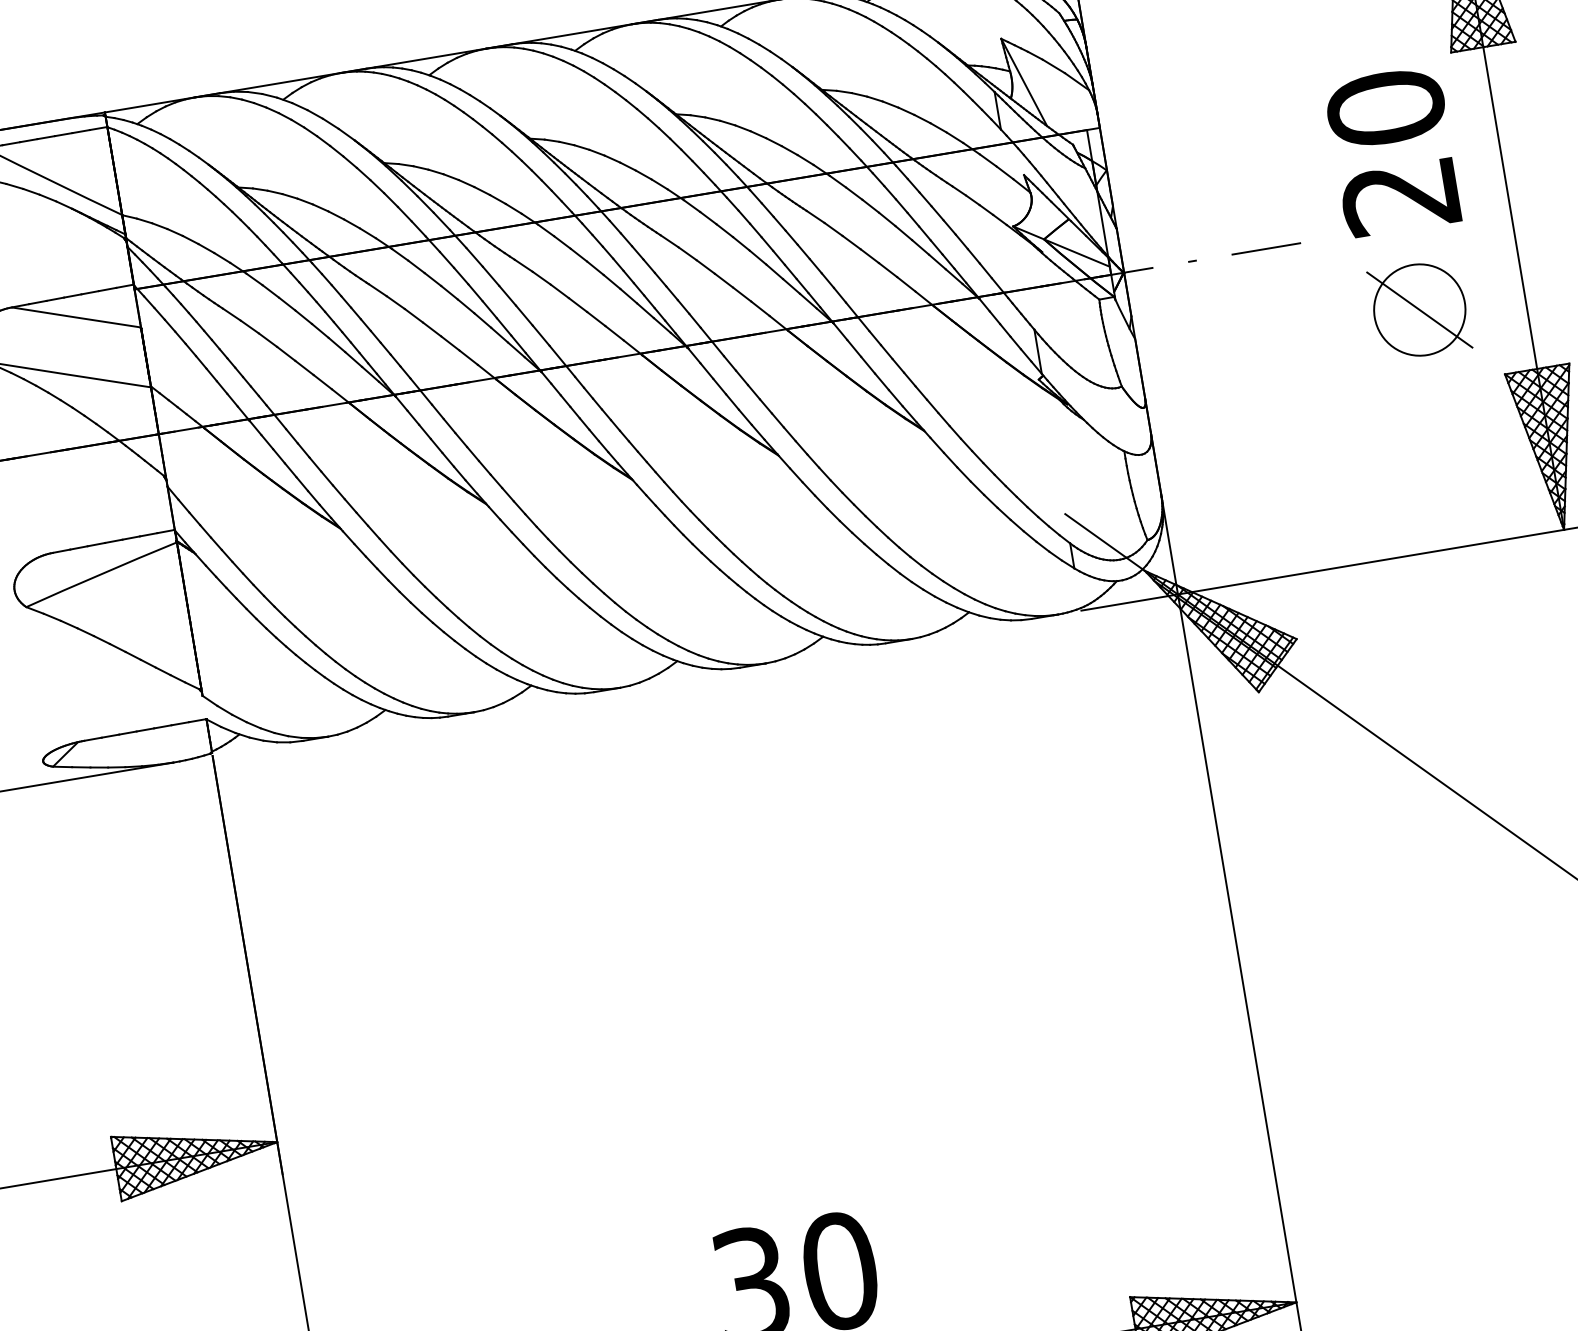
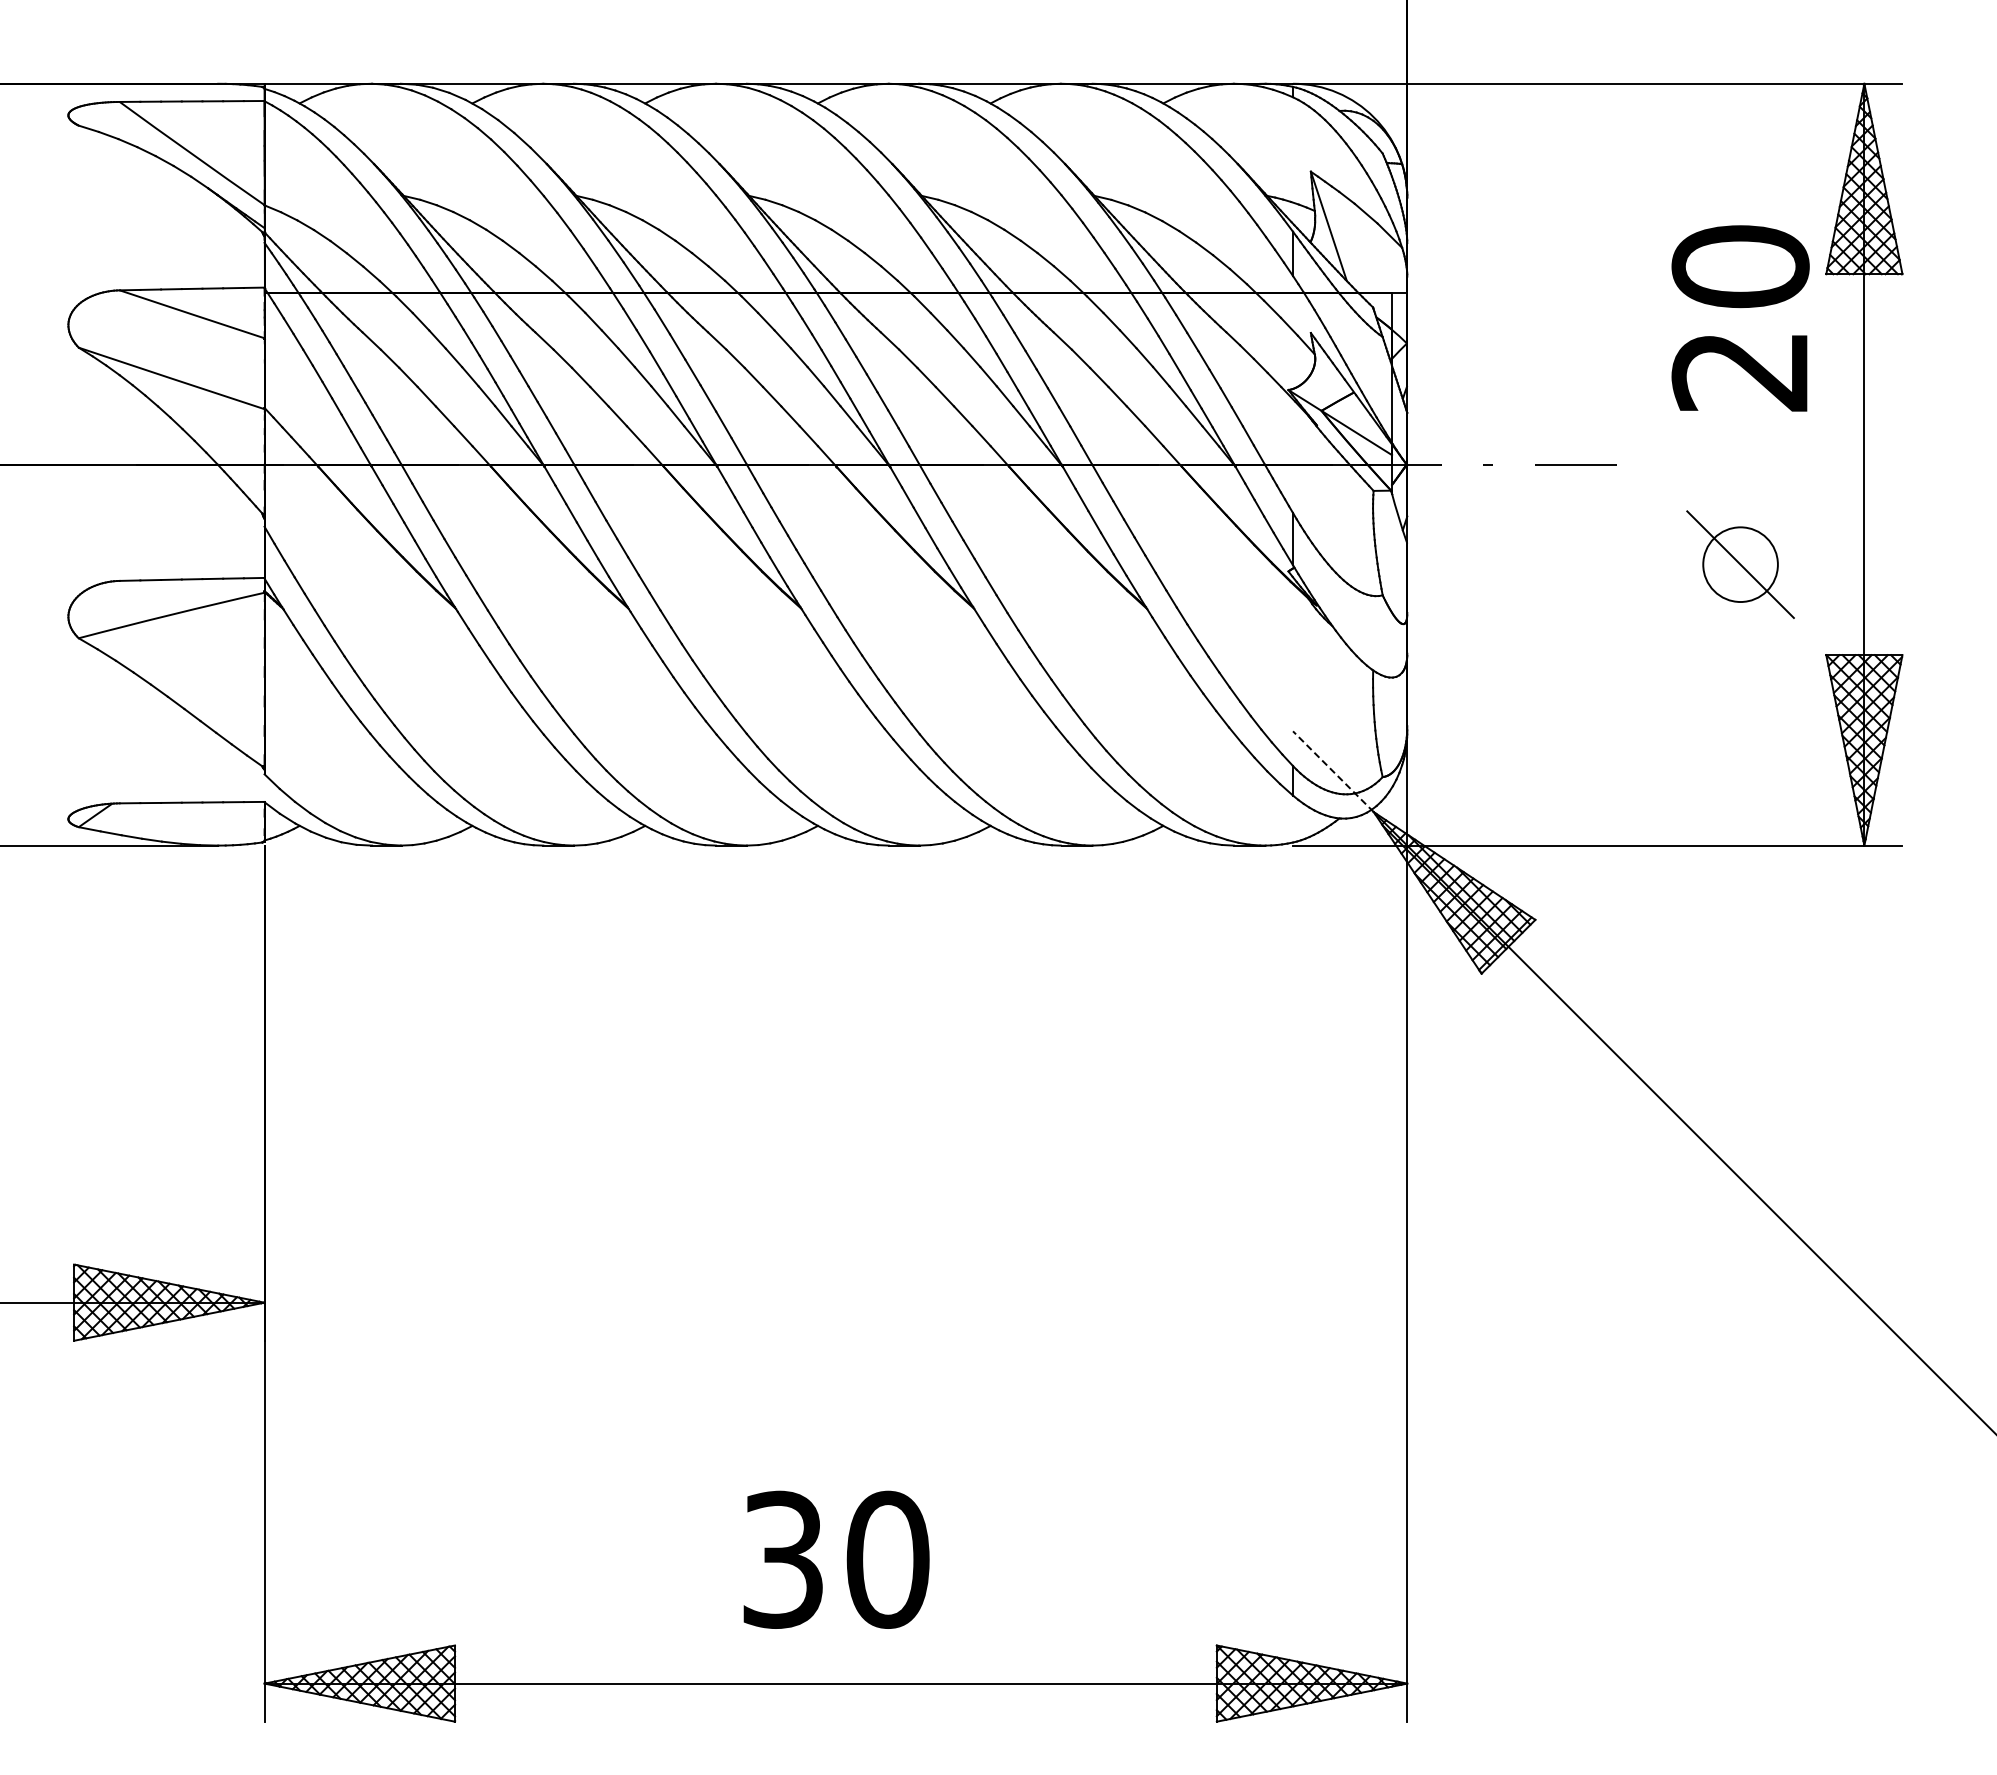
text: (1393, 151) -> (1740, 318), moved
circle: (1419, 309) -> (1740, 564), size x0.7
line: (1105, 542) -> (1333, 771), solid -> dashed

